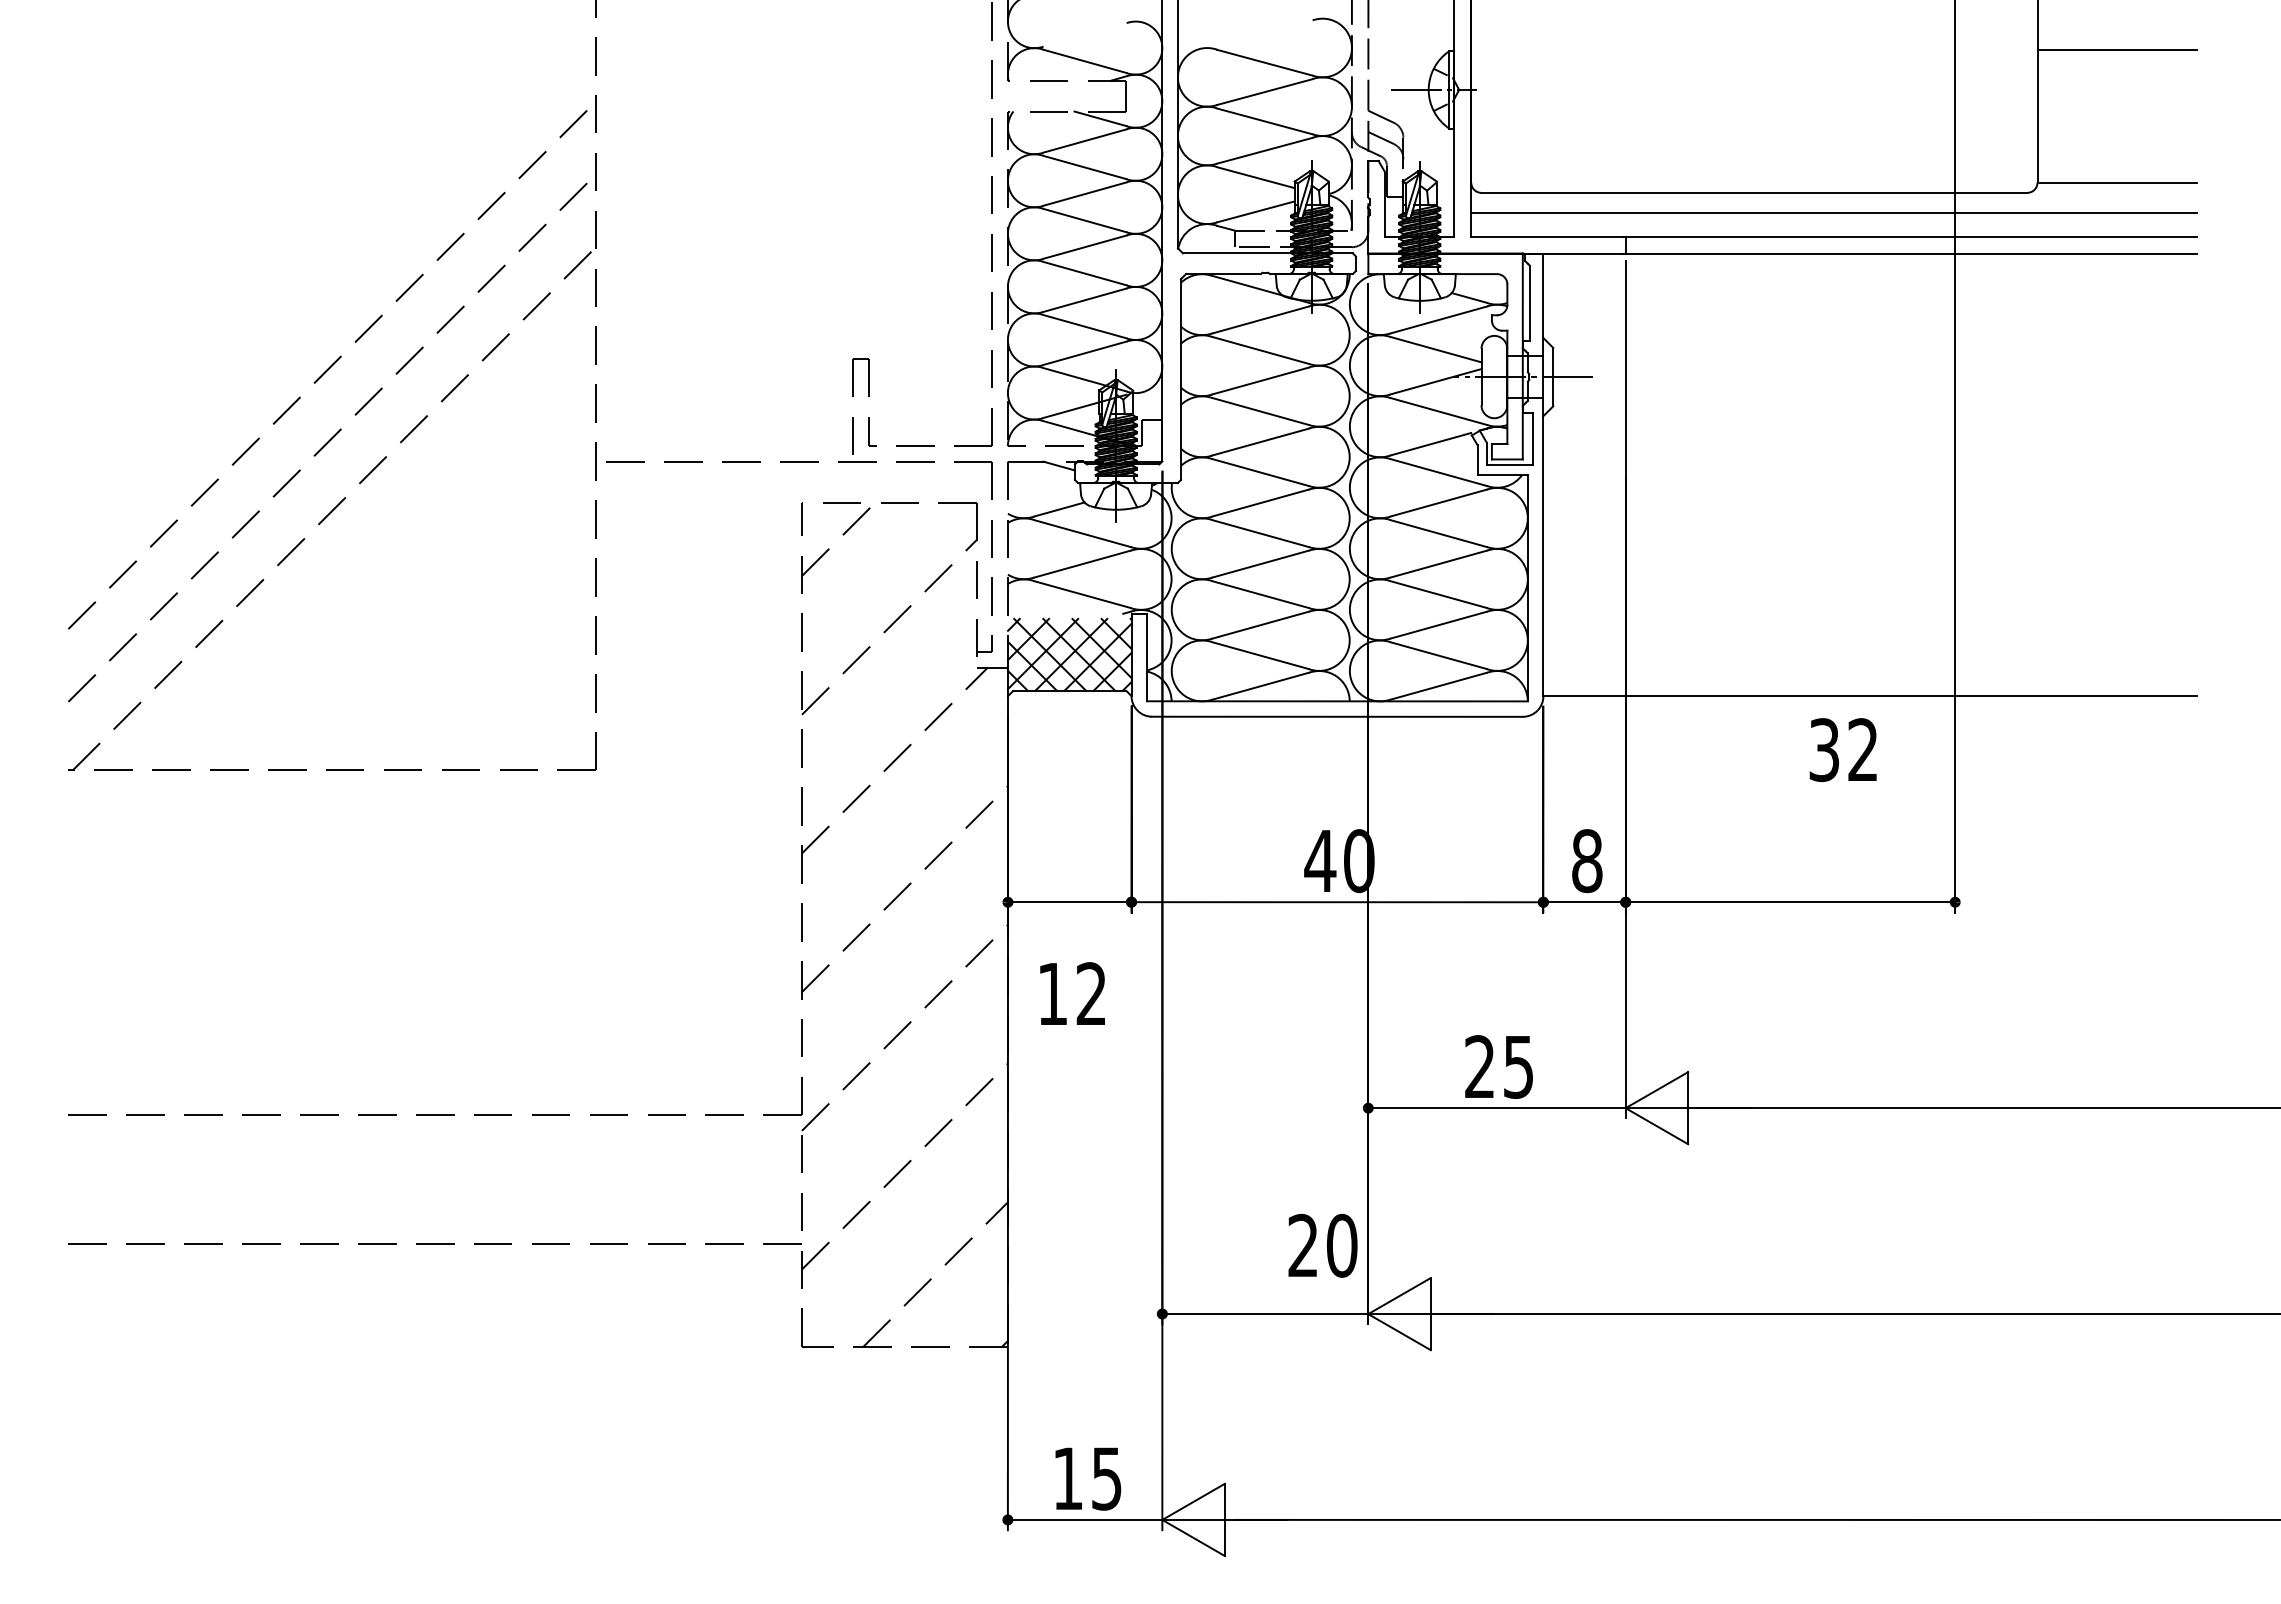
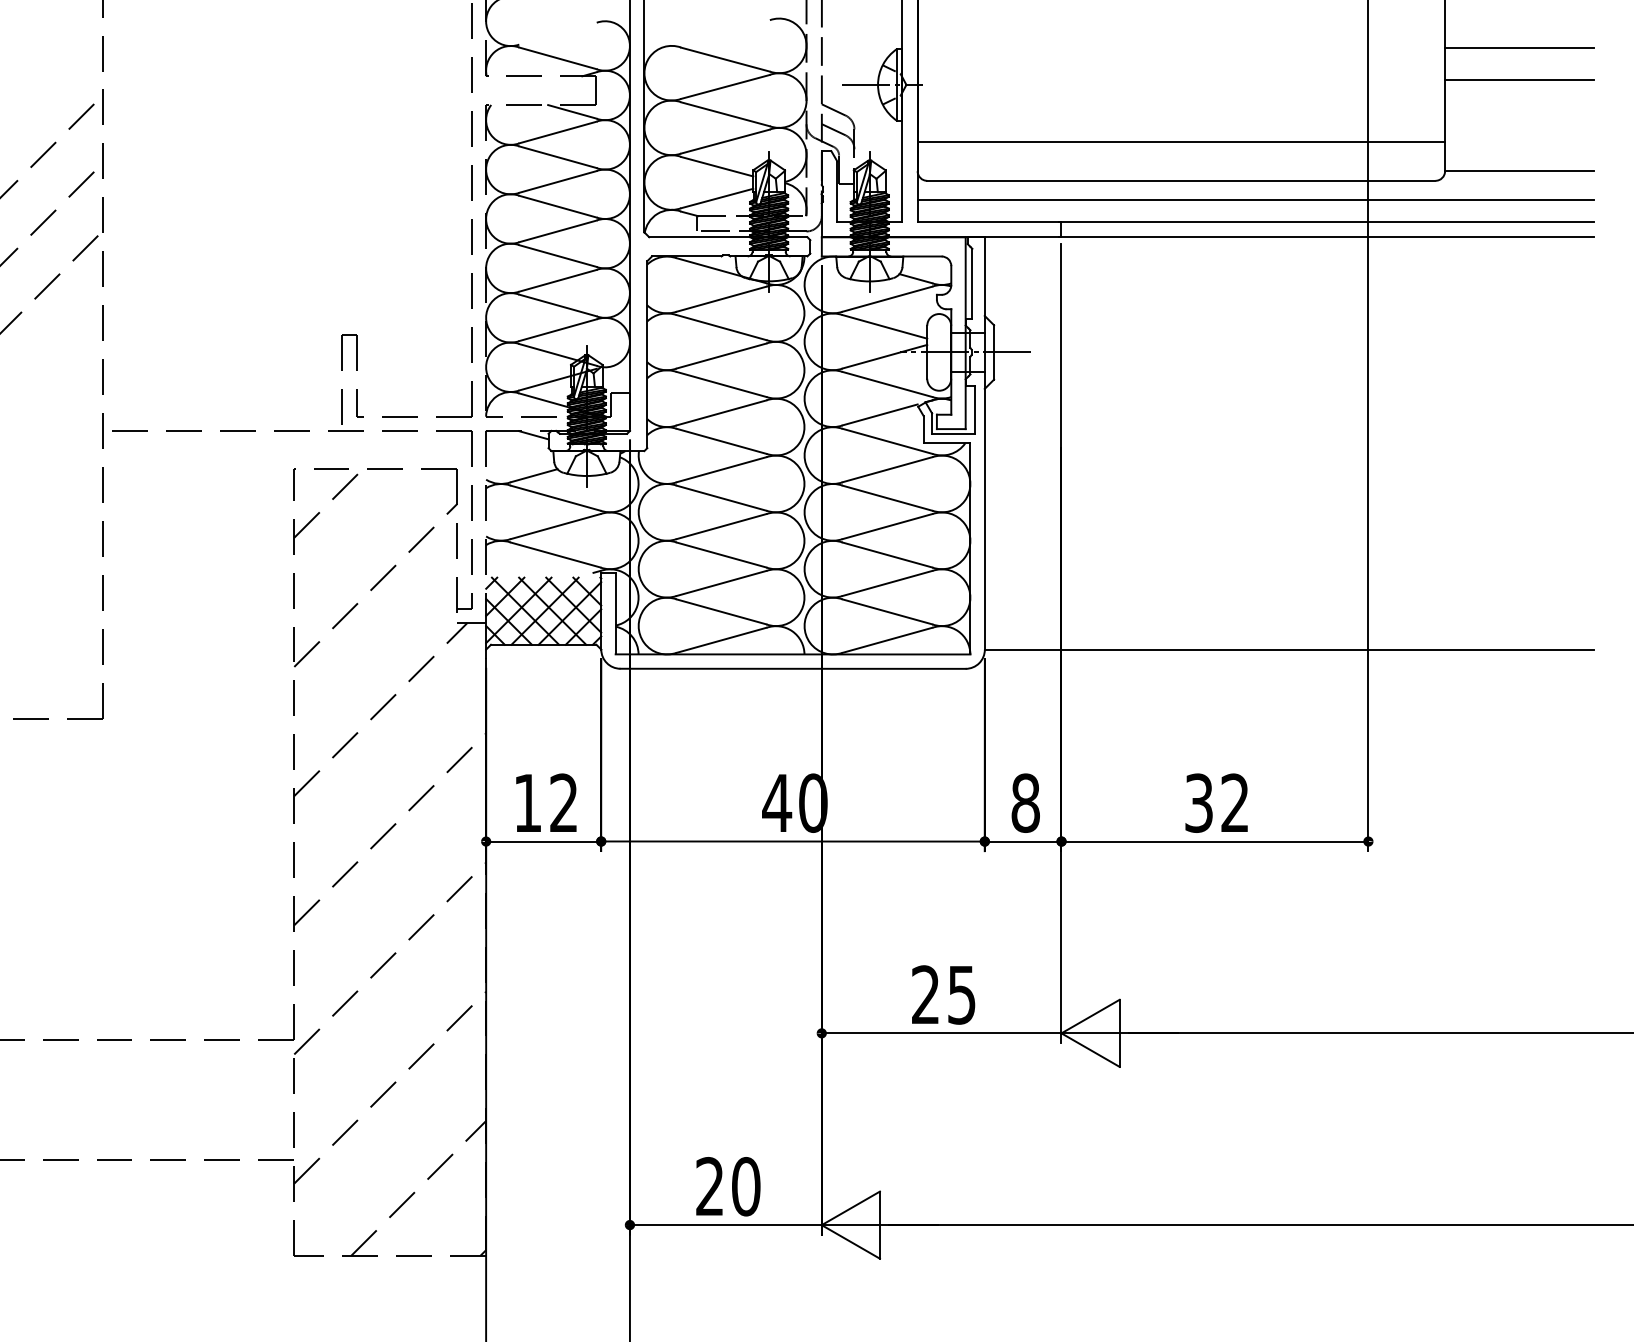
line: (2117, 84) -> (1519, 79), added
line: (1754, 151) -> (1181, 142), added
text: (1842, 750) -> (1215, 803), moved
text: (1072, 993) -> (546, 802), moved
text: (1322, 1245) -> (727, 1186), moved

